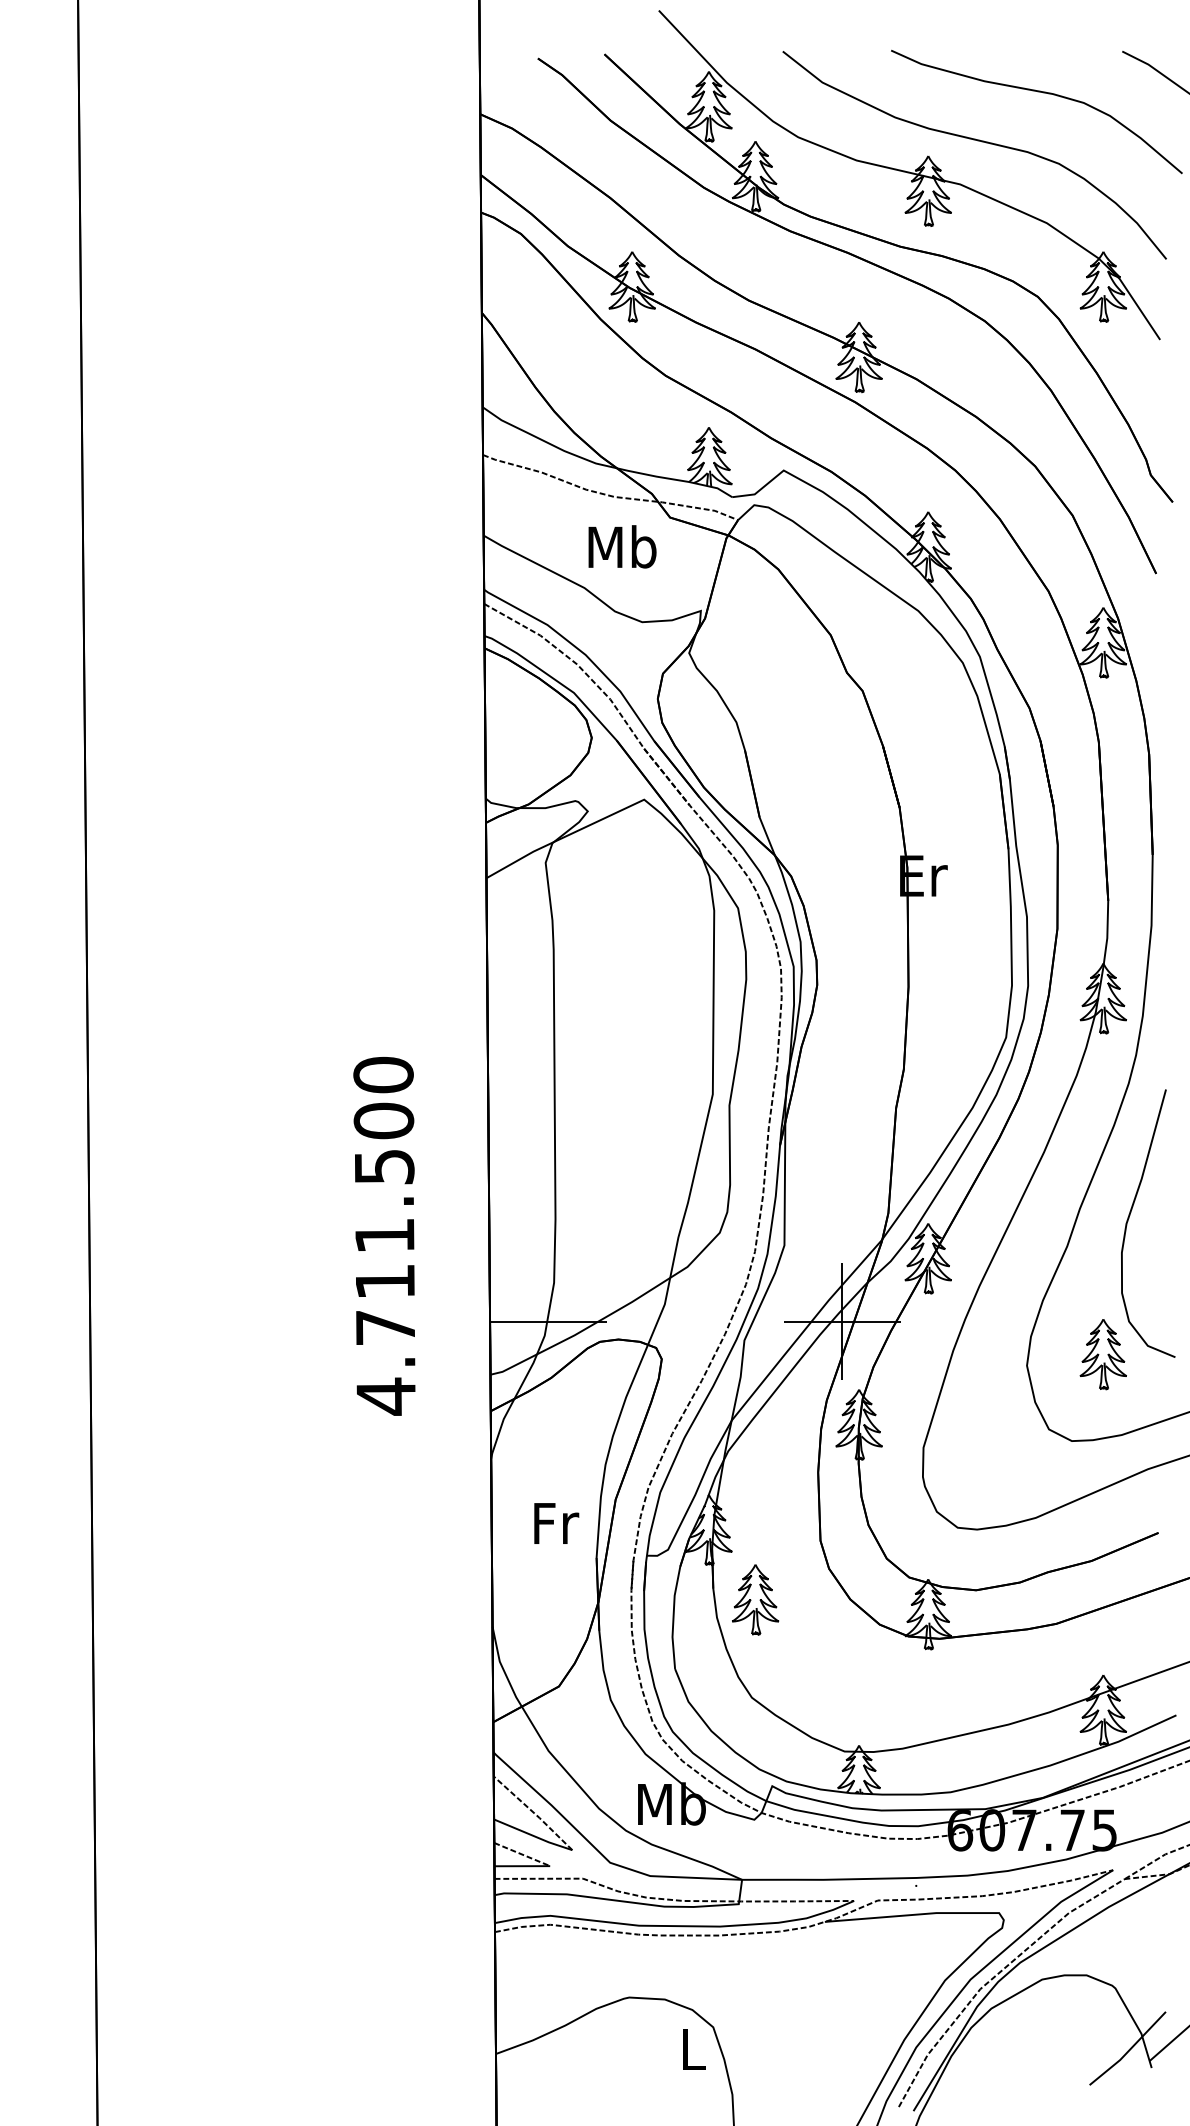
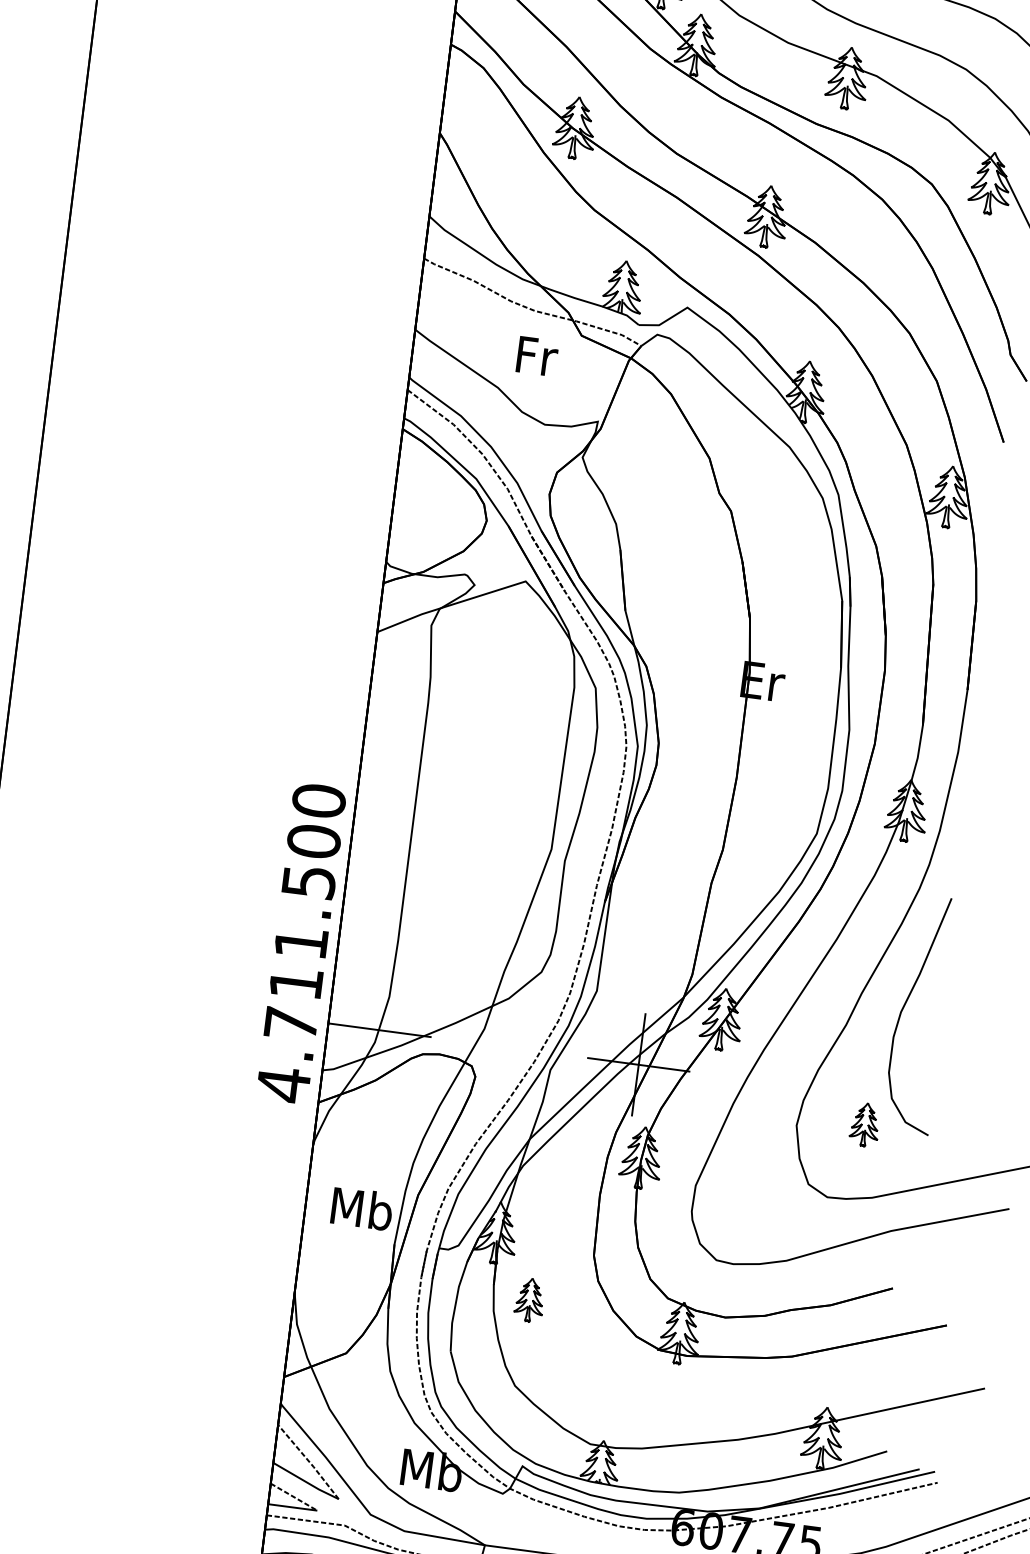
text: (622, 546) -> (536, 355), Mb -> Fr
text: (384, 1236) -> (300, 943), moved
part: (1102, 1354) -> (864, 1124), size x0.7
text: (555, 1522) -> (362, 1208), Fr -> Mb
part: (755, 1599) -> (529, 1299), size x0.7

